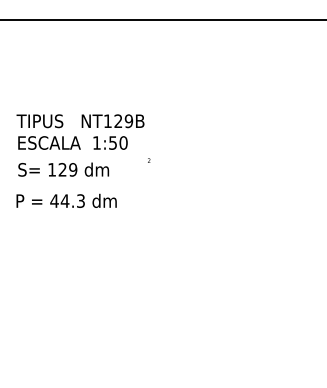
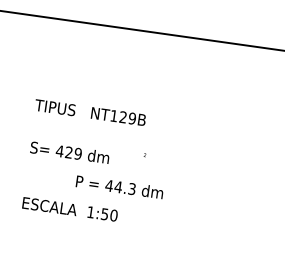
text: (72, 142) -> (69, 208), moved
text: (51, 169) -> (59, 150), 129 -> 429
text: (66, 200) -> (119, 186), moved

